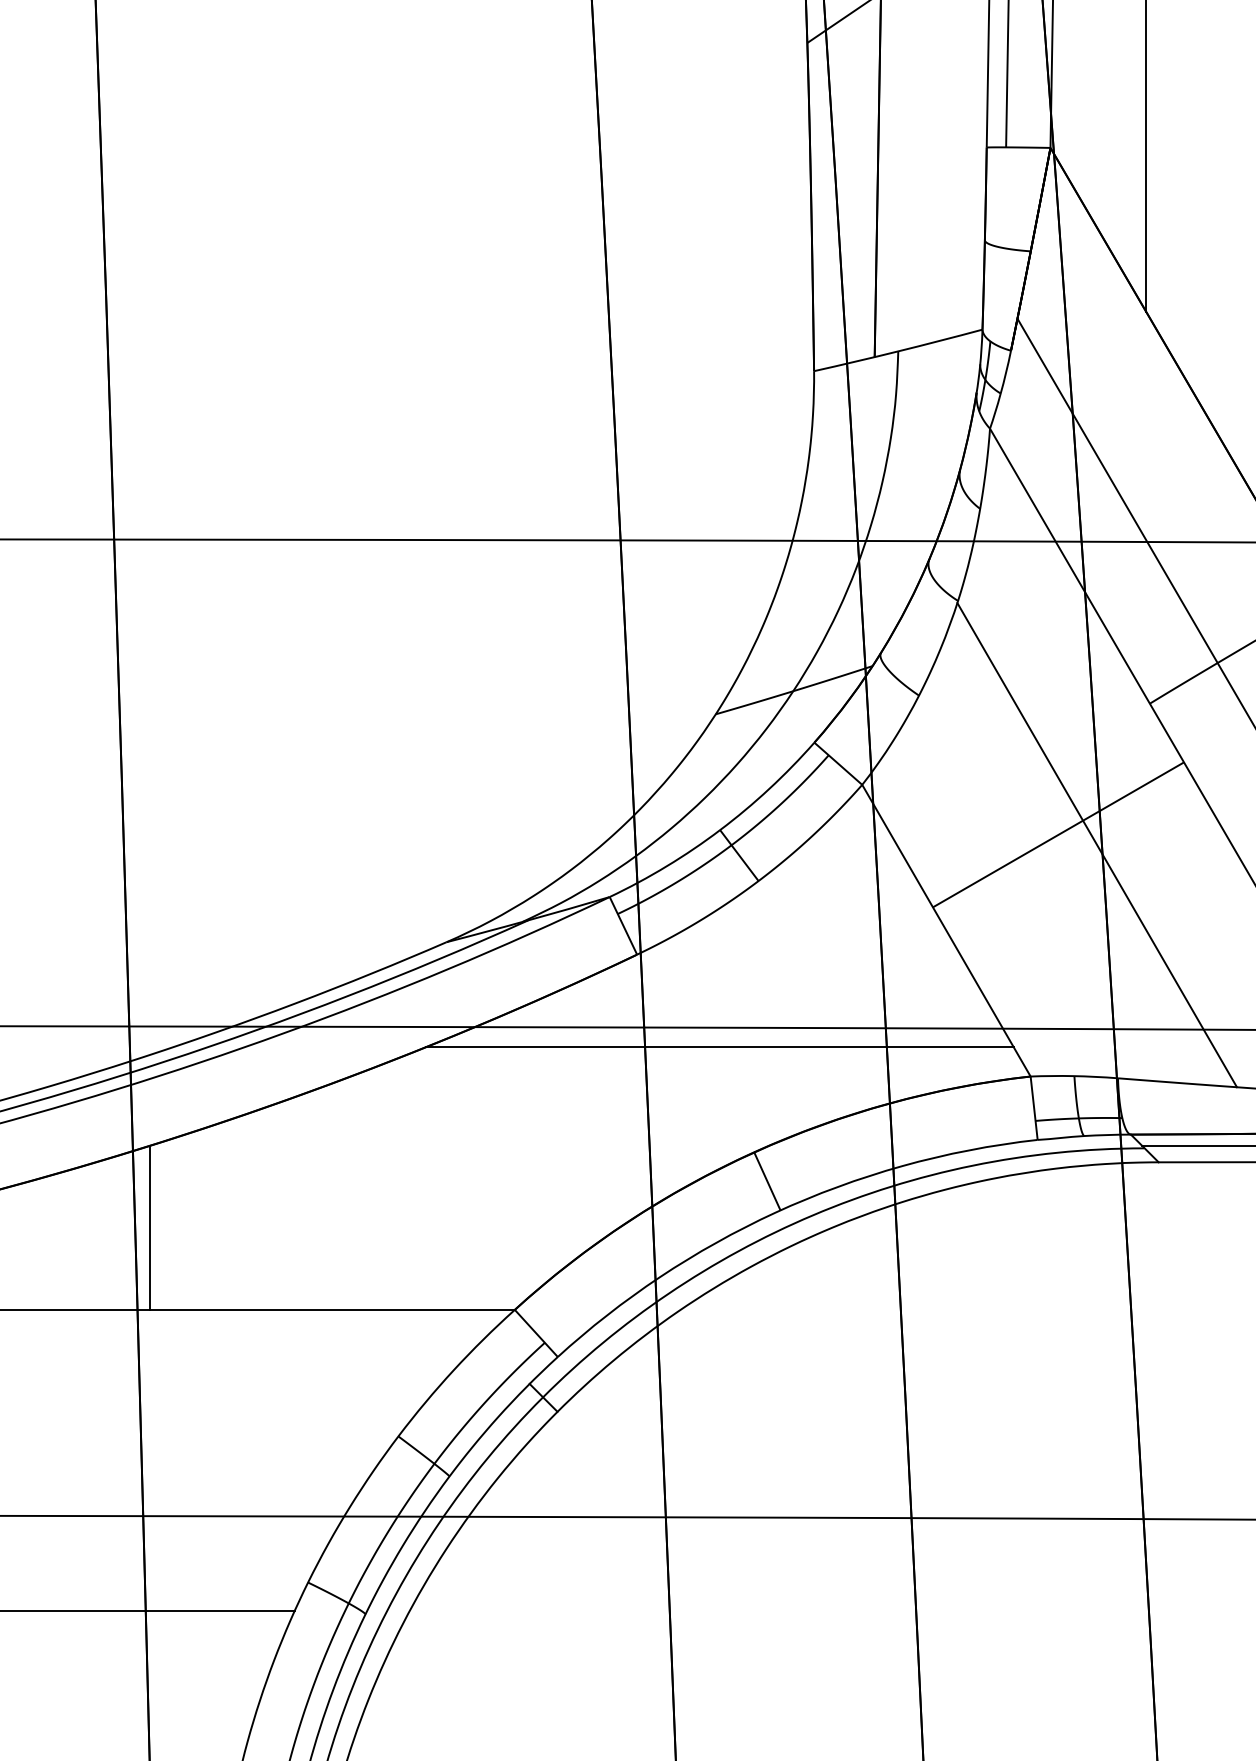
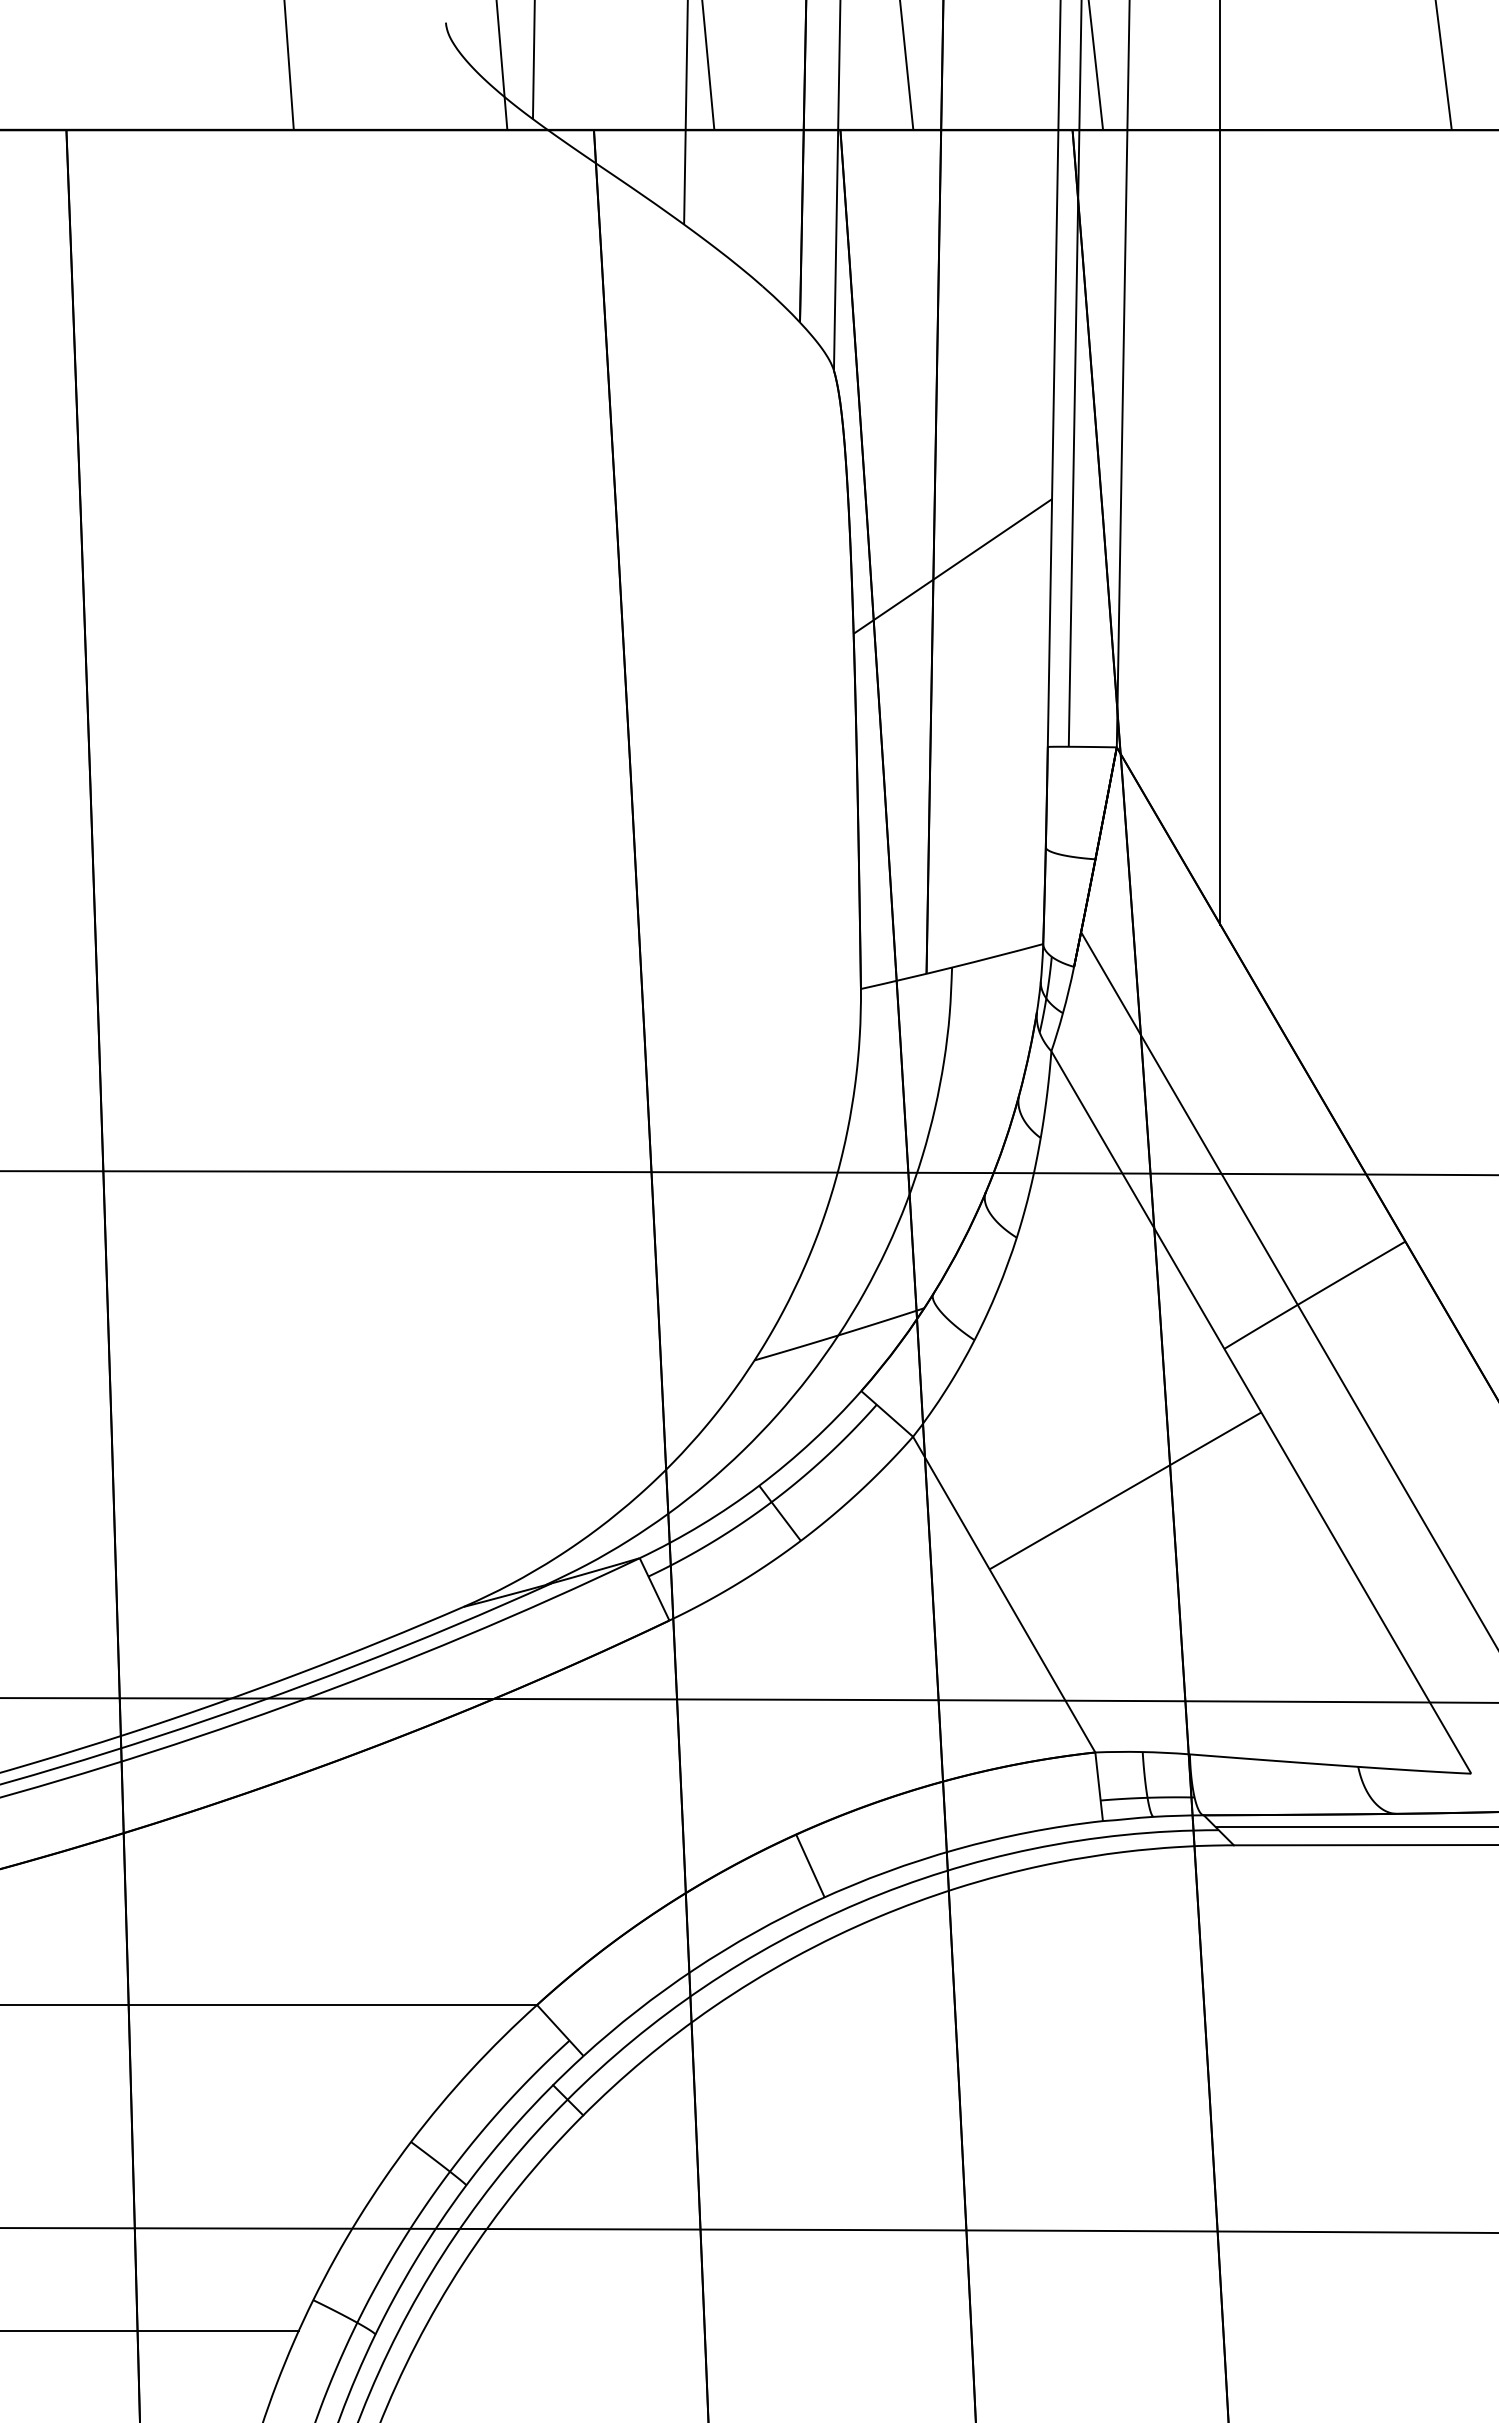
line: (1097, 845) -> (1167, 1502), removed
line: (719, 1046) -> (758, 1720), removed
line: (149, 1228) -> (141, 1916), removed

